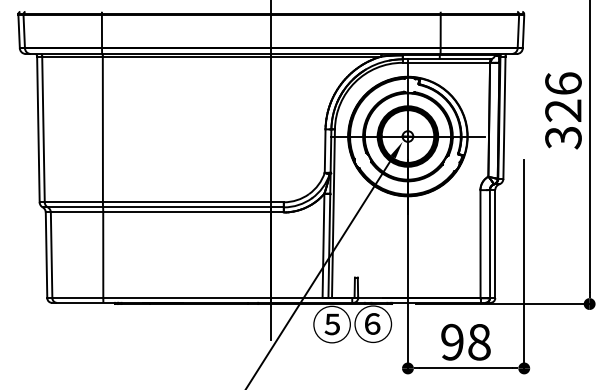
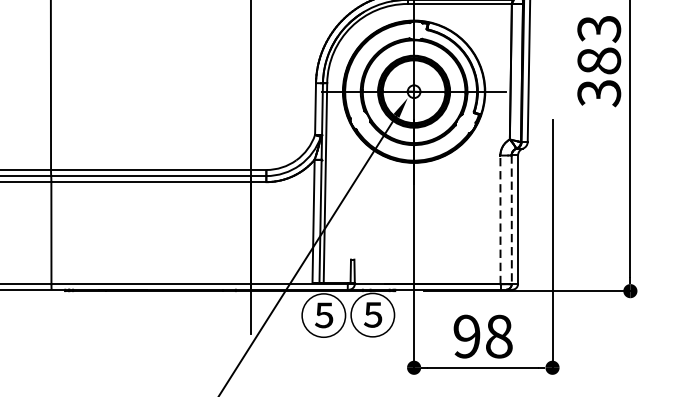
text: (563, 96) -> (599, 44), 326 -> 383
line: (480, 243) -> (500, 219), solid -> dashed
line: (489, 244) -> (511, 220), solid -> dashed
text: (373, 323) -> (373, 314), ⑥ -> ⑤

